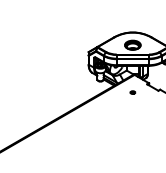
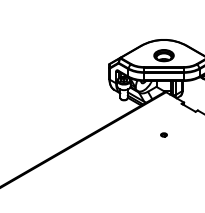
part: (132, 92) -> (163, 134), moved

